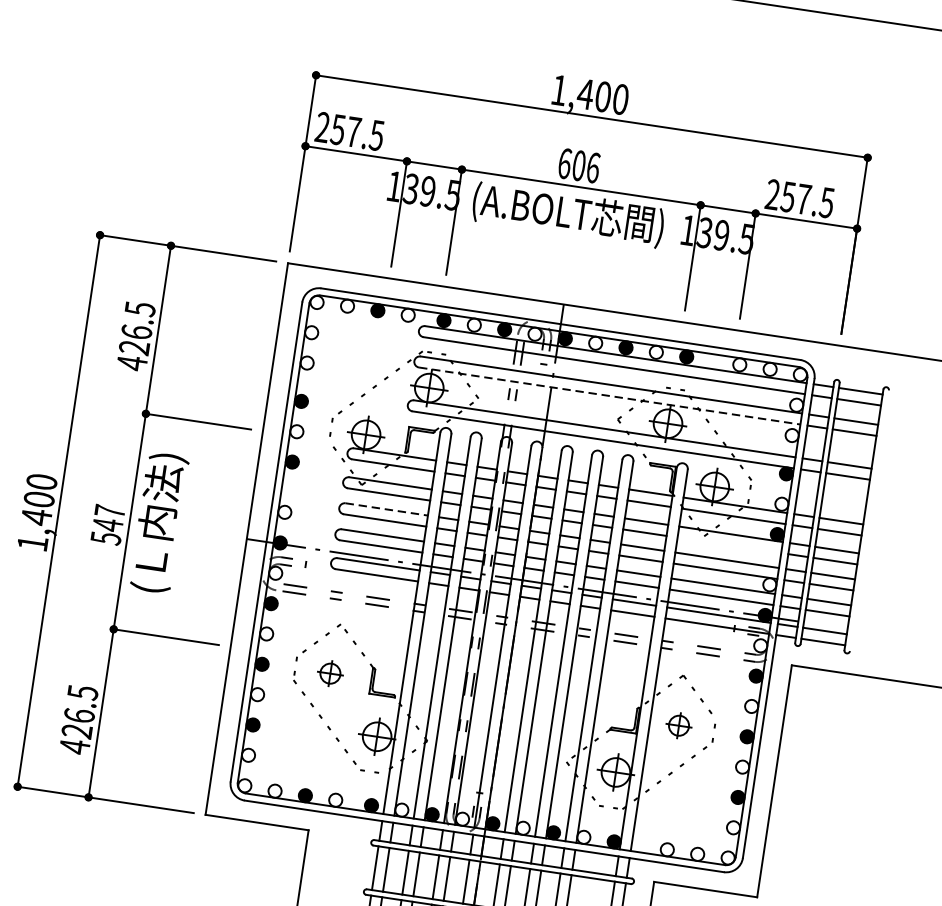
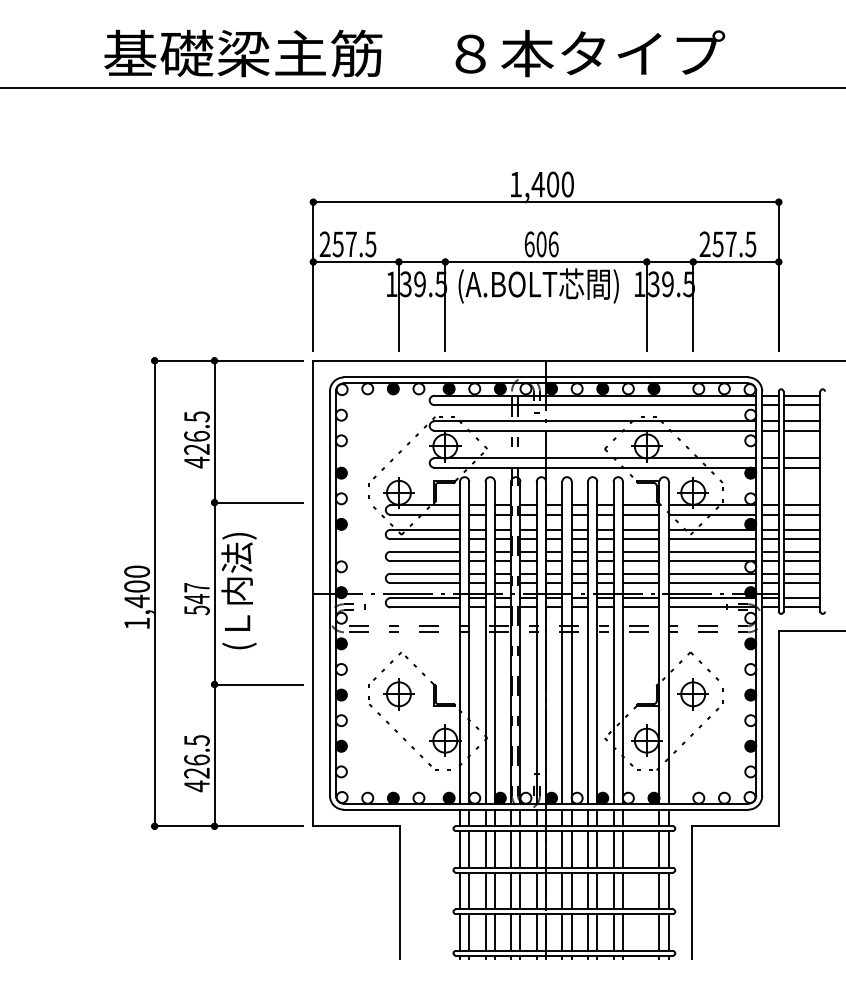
line: (610, 395) -> (595, 430), dashed -> solid
line: (387, 509) -> (425, 551), dashed -> solid
line: (729, 545) -> (712, 539), added
part: (329, 673) -> (398, 694), size x1.43
part: (678, 725) -> (692, 694), size x1.43

